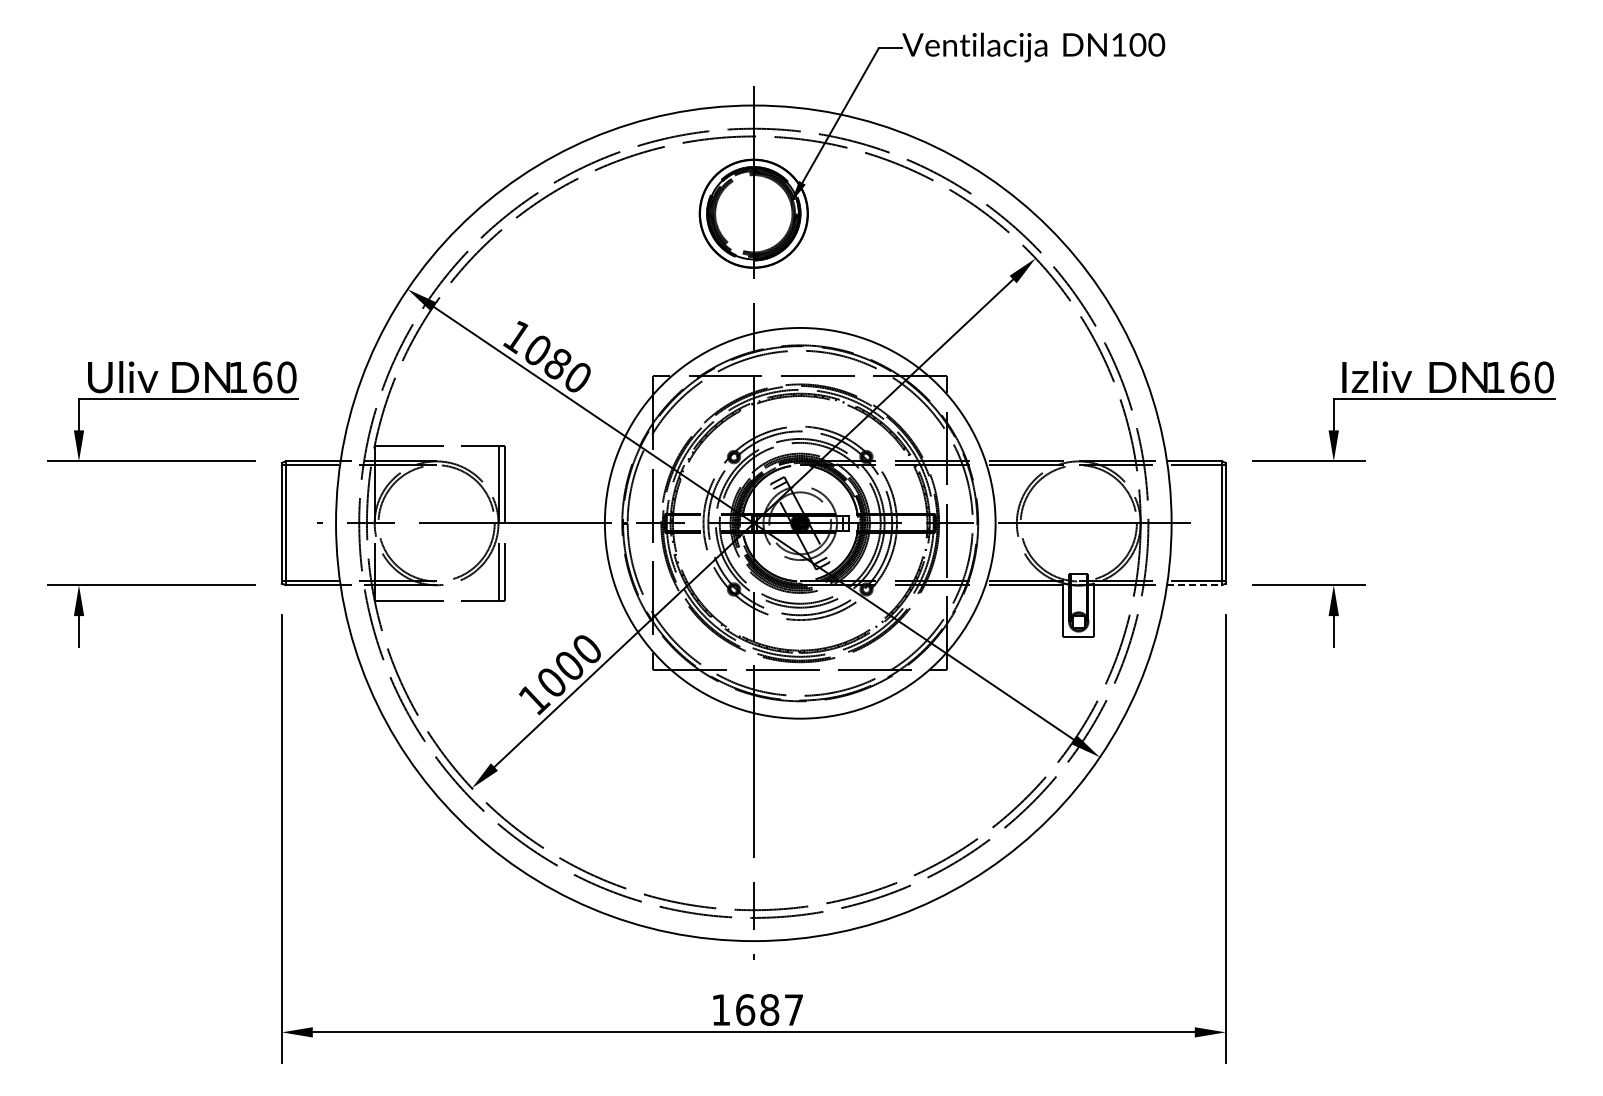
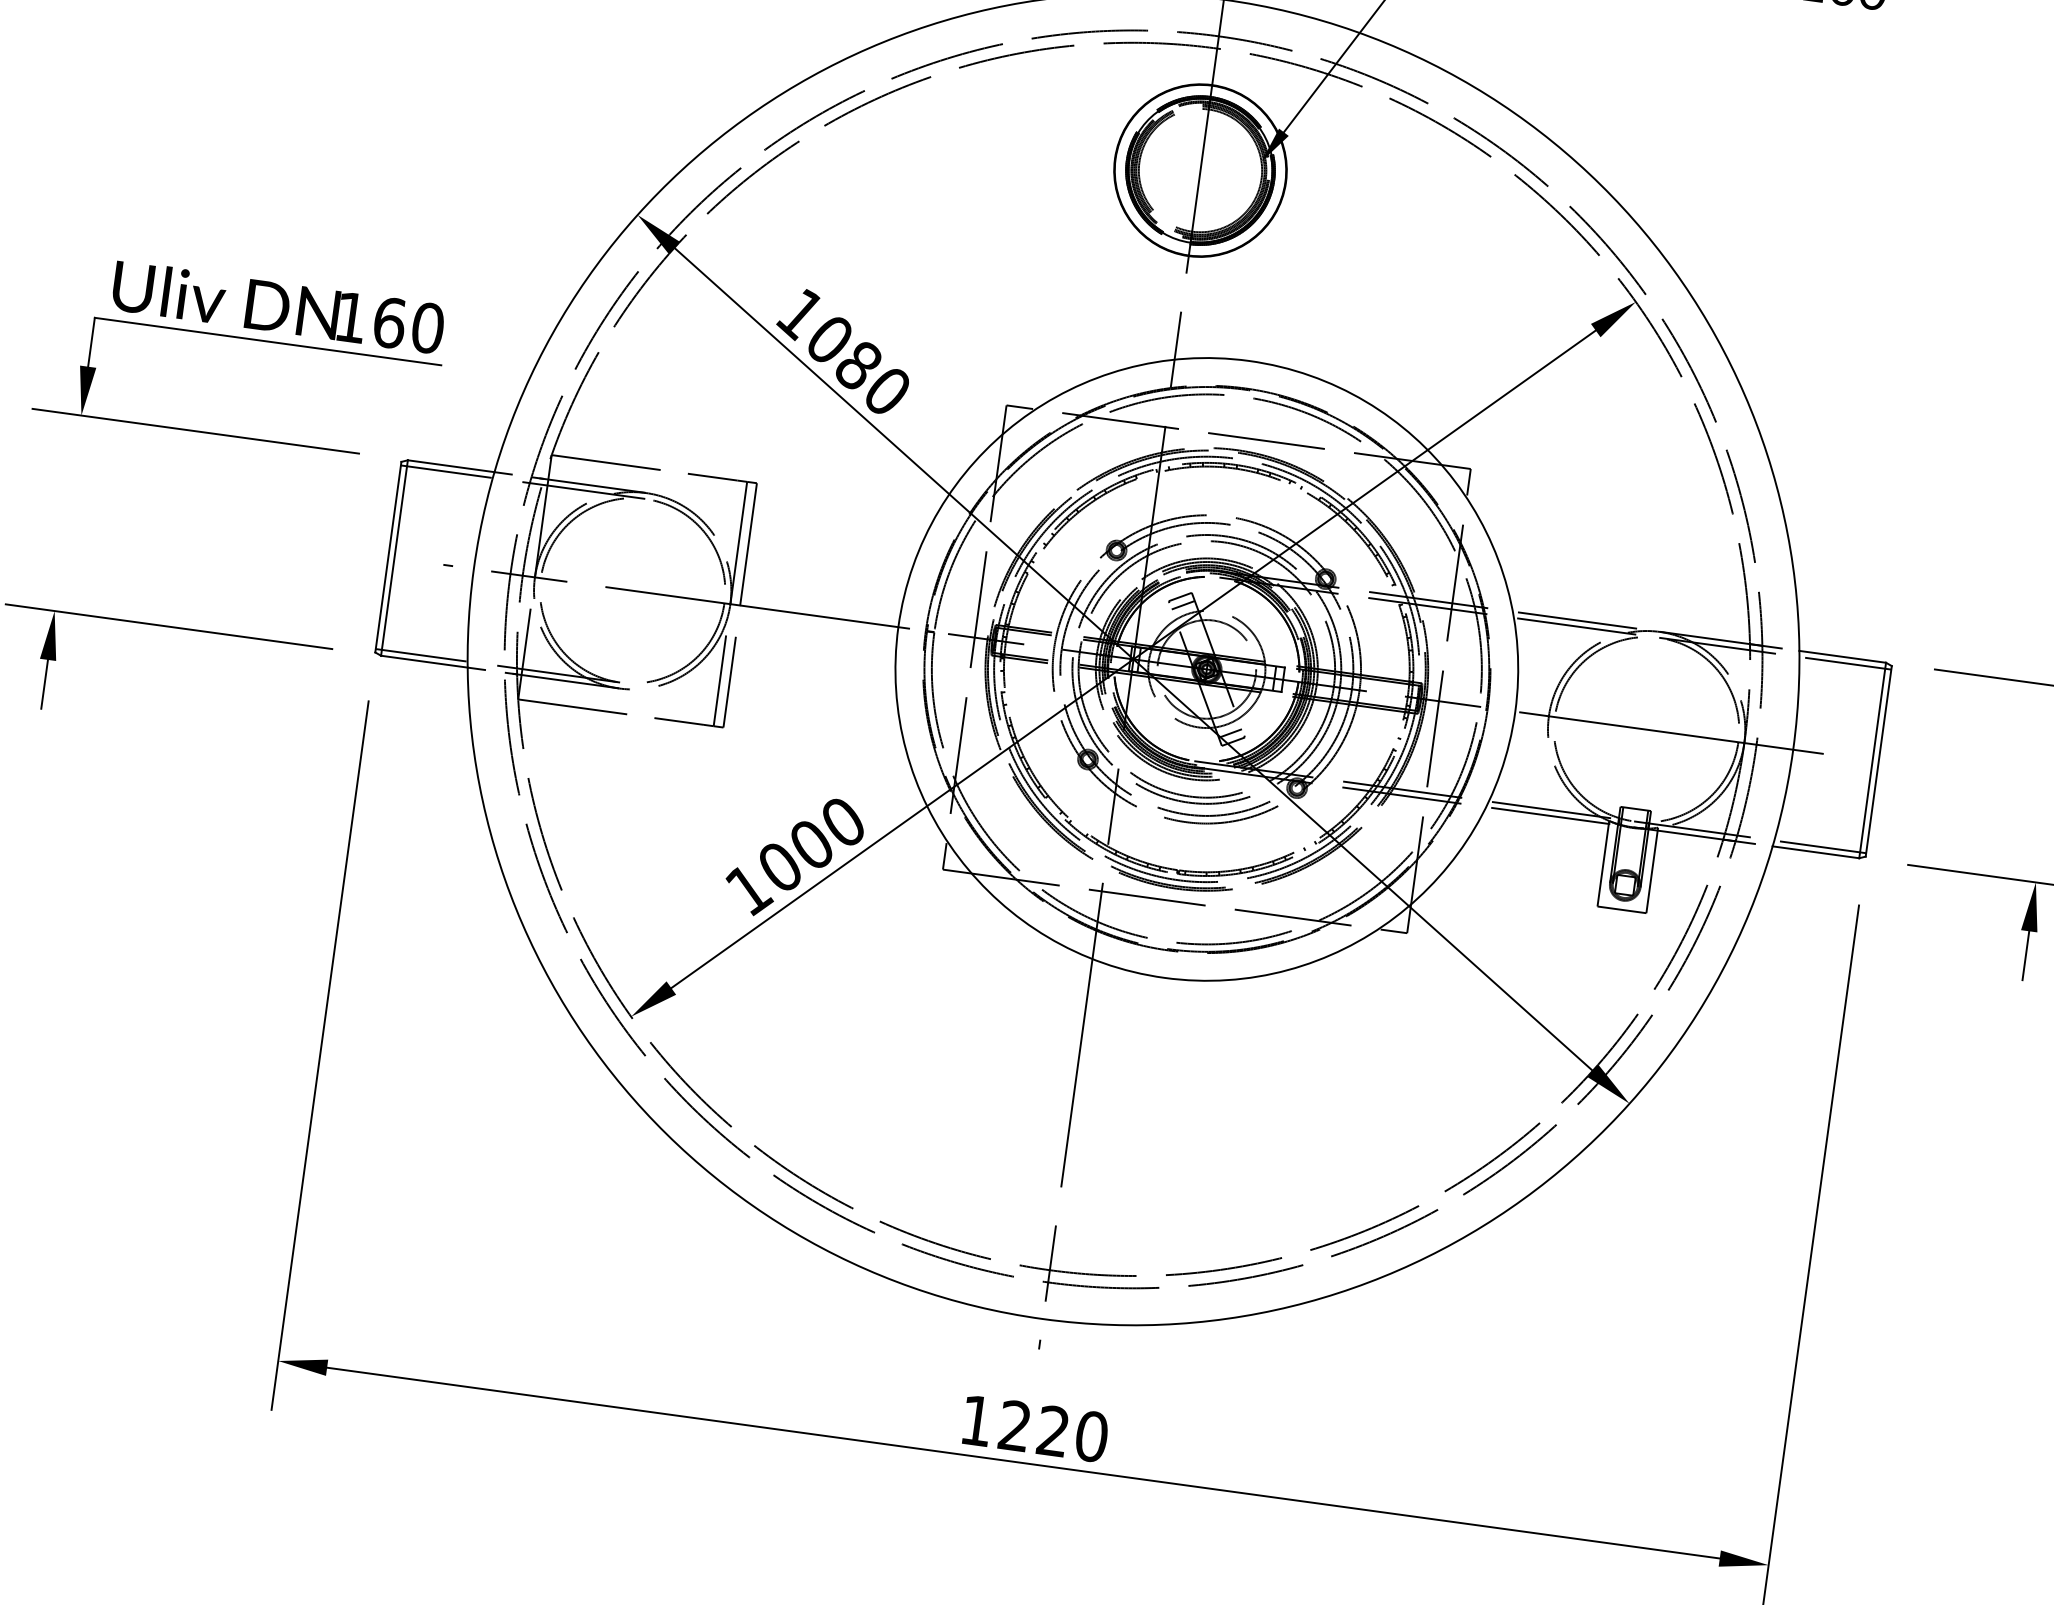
line: (1194, 585) -> (1815, 852), dashed -> solid
text: (769, 1010) -> (1052, 1432), 1687 -> 1220

